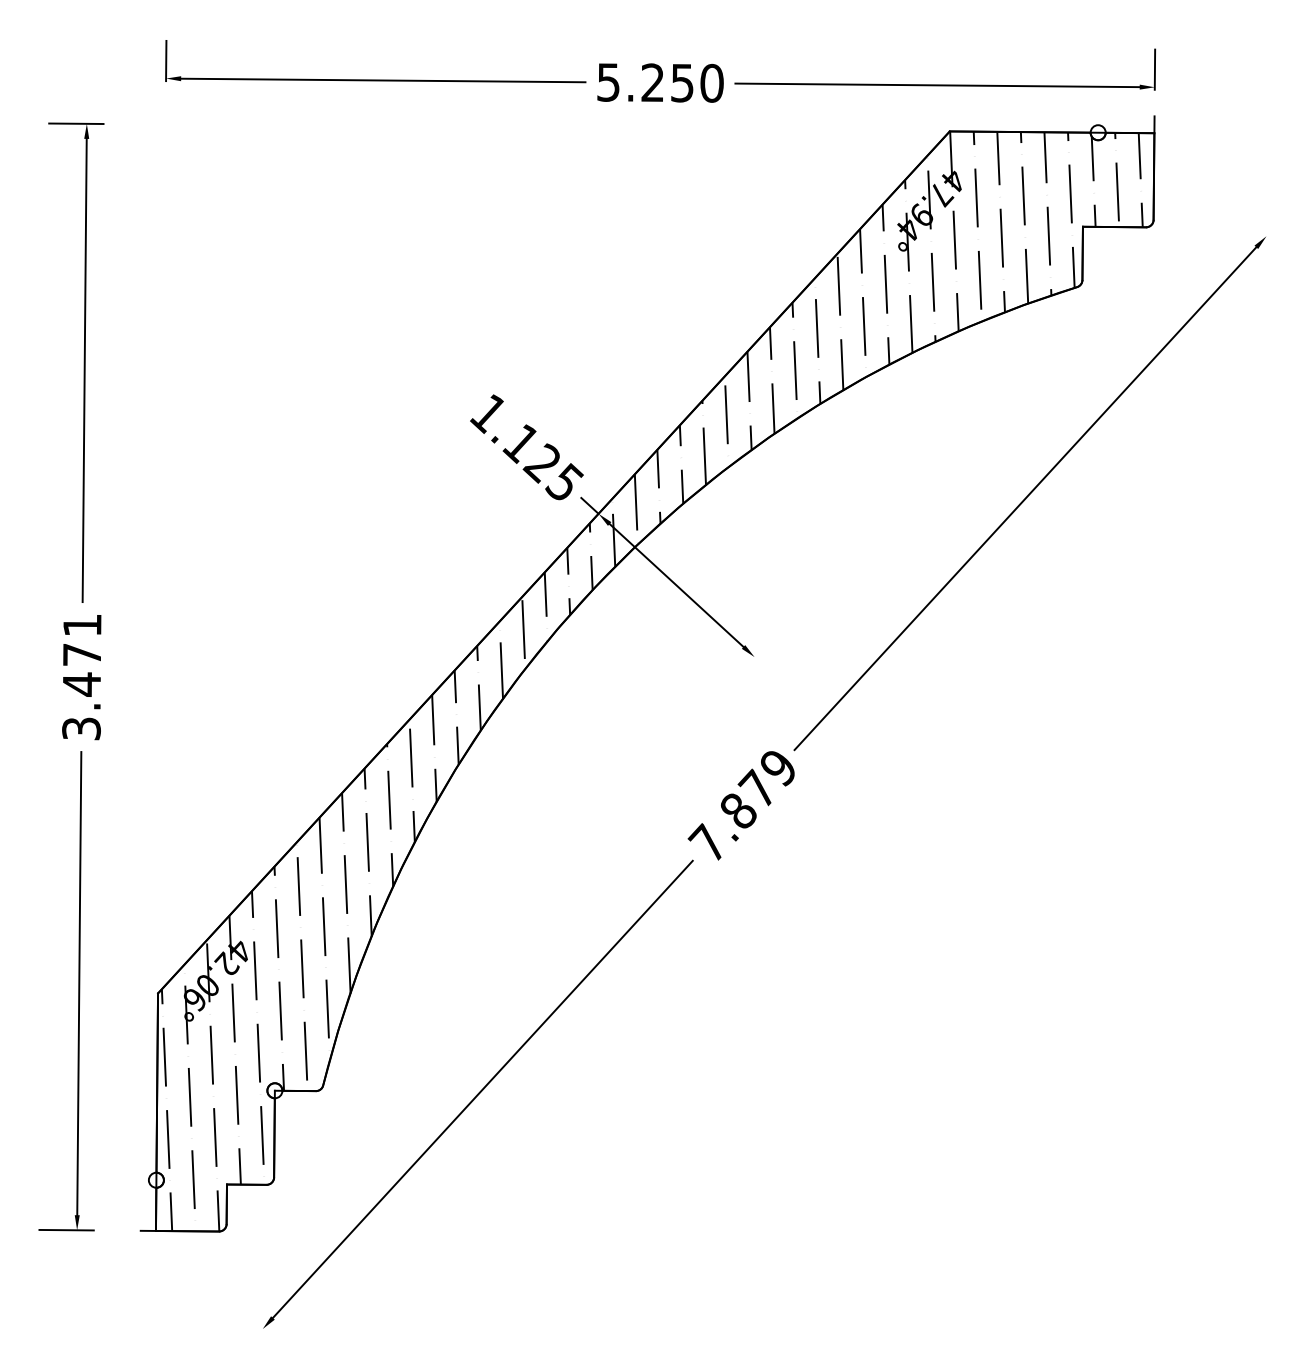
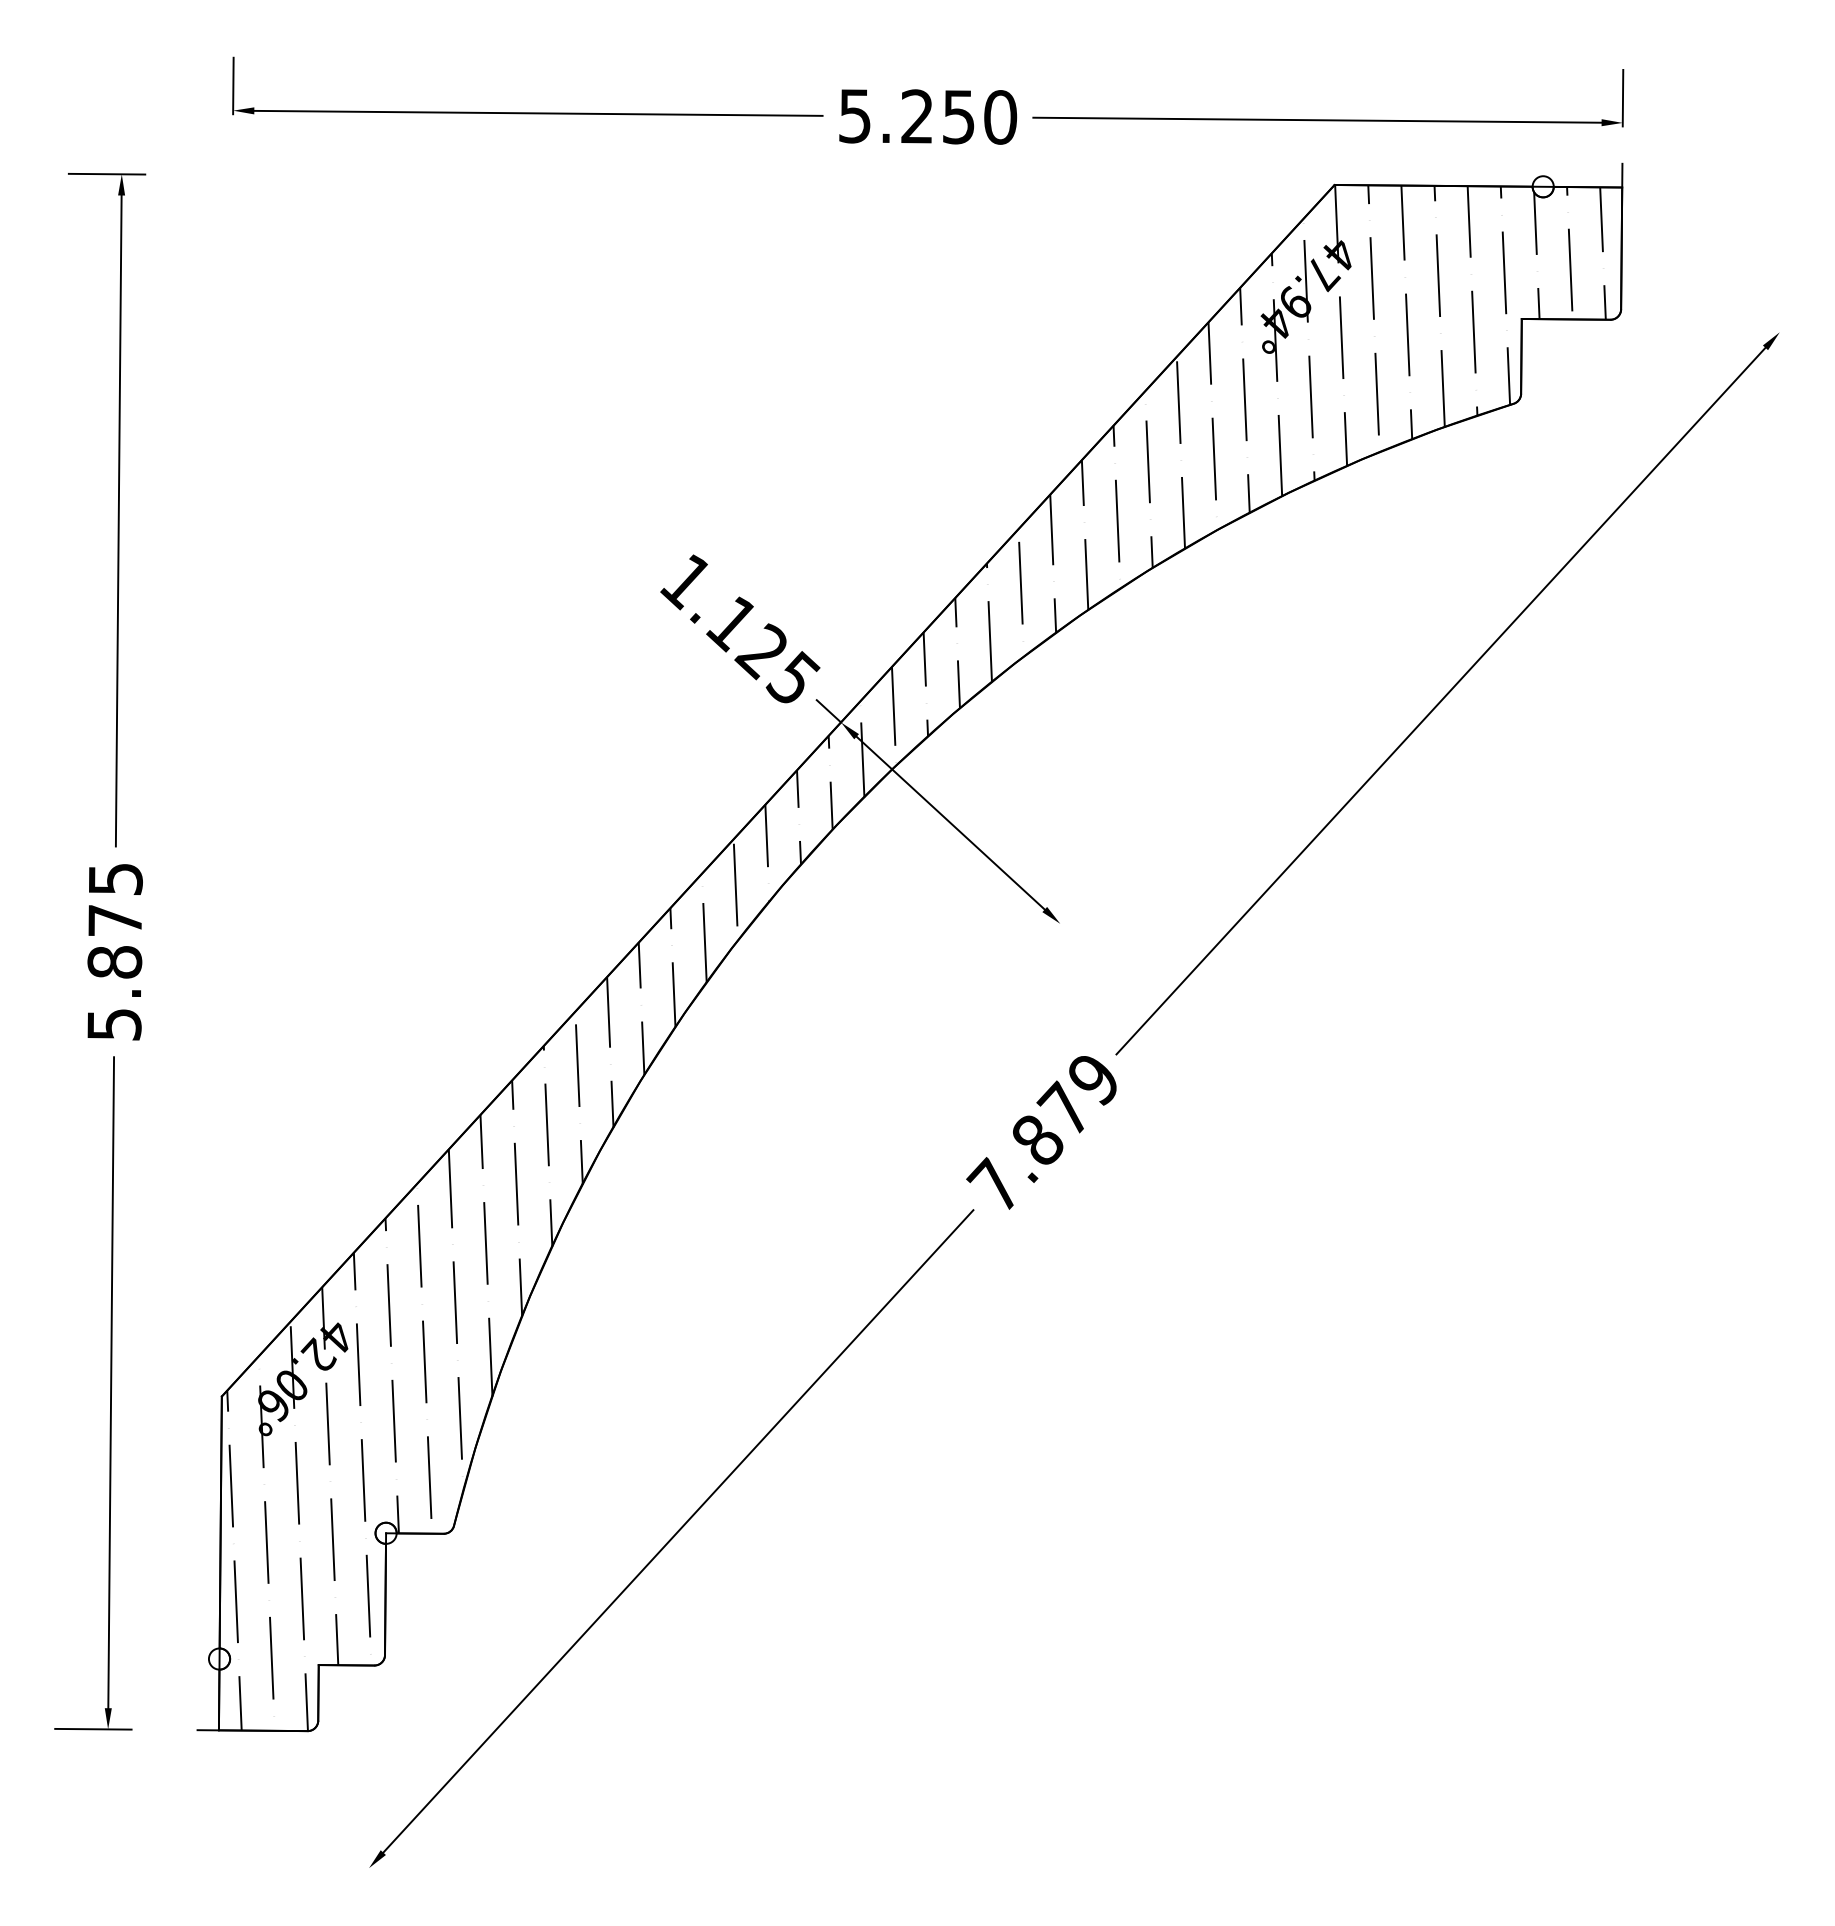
text: (81, 677) -> (114, 952), 3.471 -> 5.875

